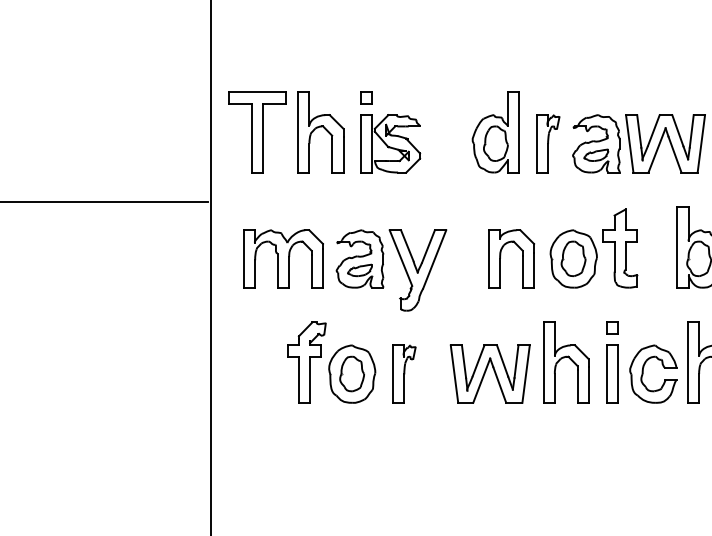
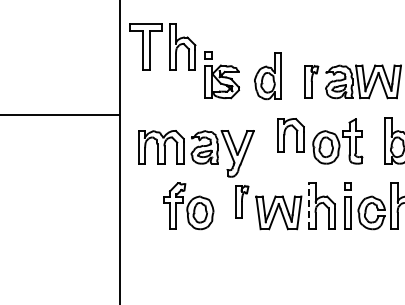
part: (297, 130) -> (169, 46), moved
part: (494, 132) -> (267, 76), moved
part: (510, 259) -> (290, 135), moved
line: (544, 362) -> (309, 206), solid -> dashed
part: (405, 373) -> (242, 201), moved

